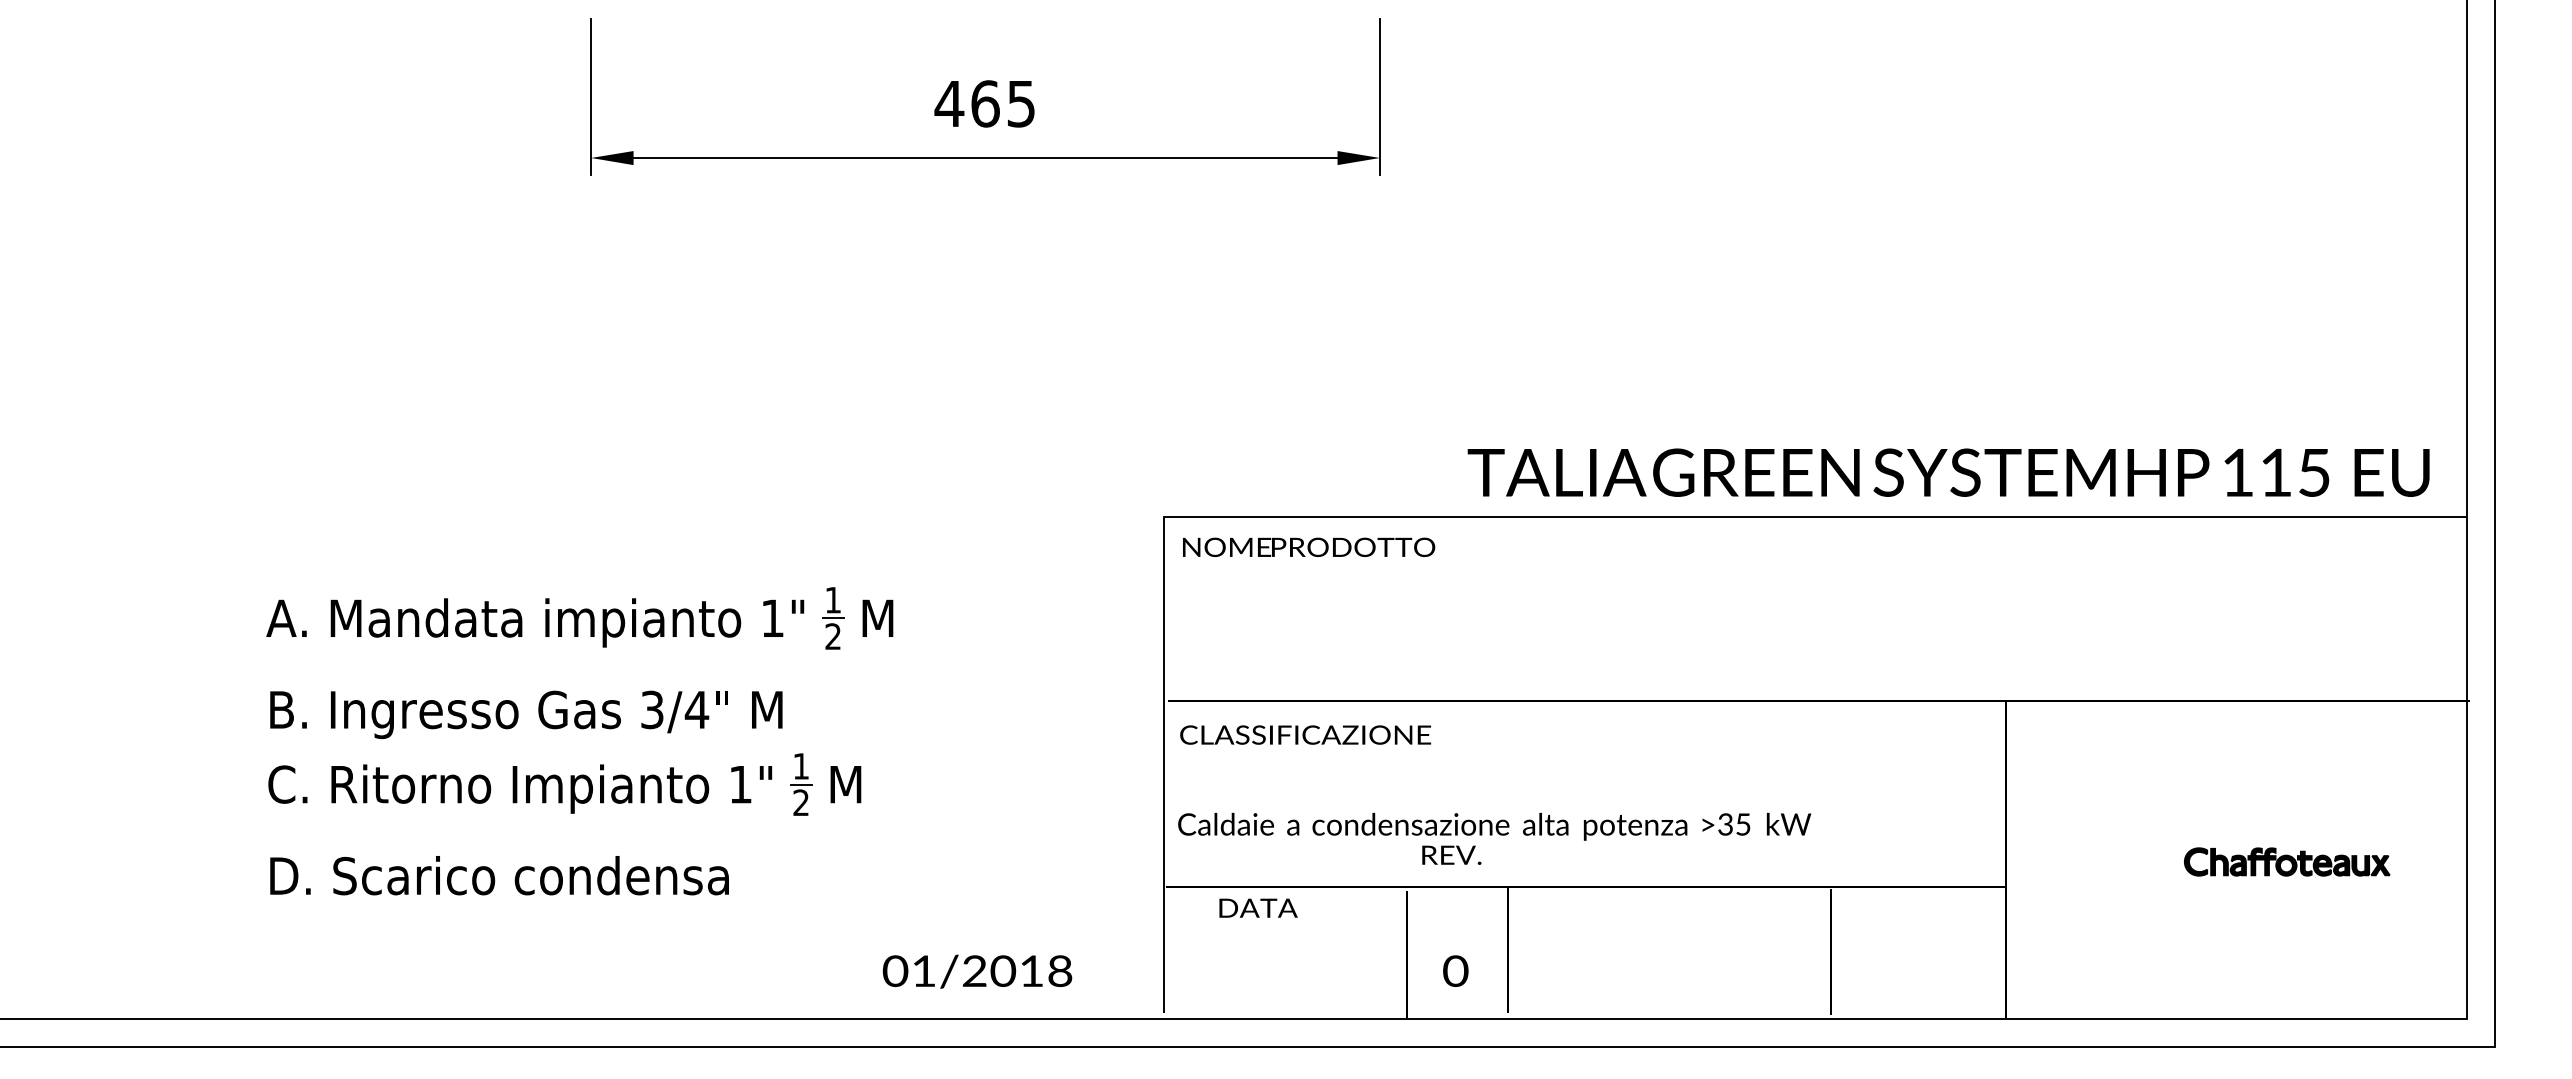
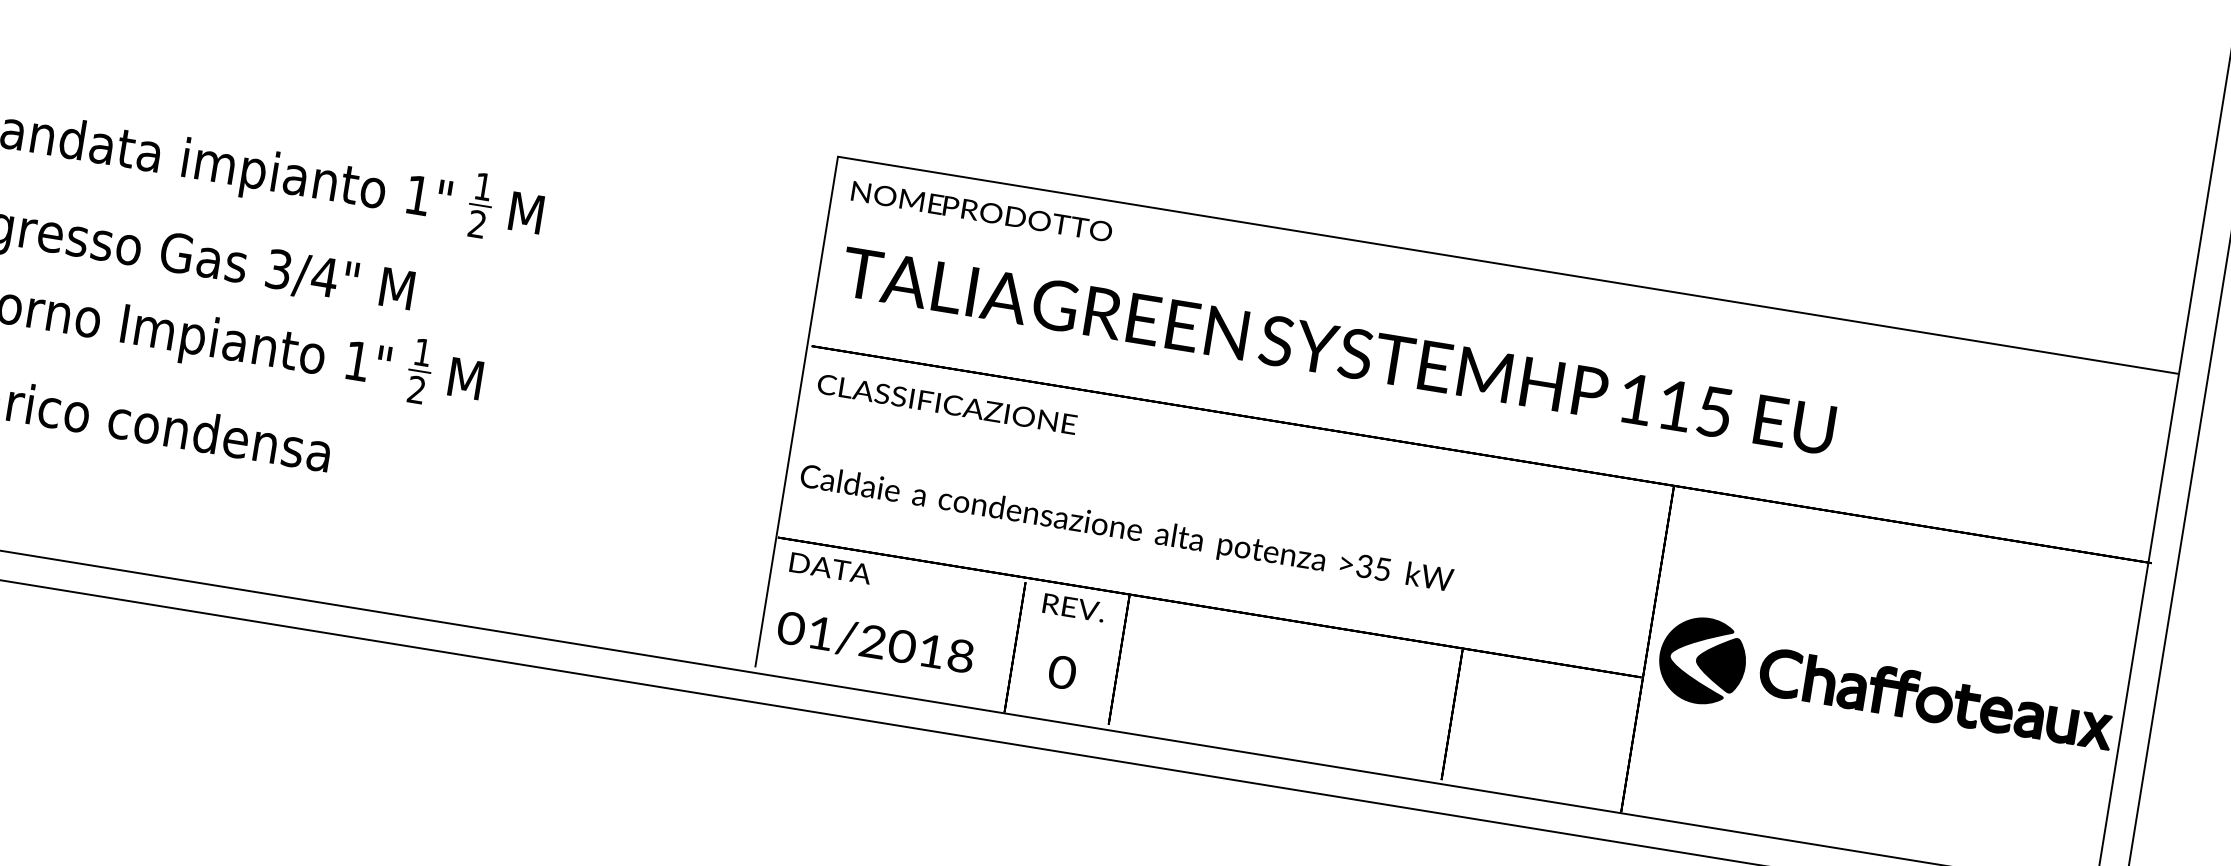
text: (1948, 472) -> (1338, 350), moved
text: (1451, 854) -> (1073, 607), moved
part: (2059, 861) -> (1702, 660), added
part: (2286, 861) -> (1935, 698), size x1.67
text: (1258, 907) -> (830, 567), moved
text: (977, 971) -> (875, 642), moved

